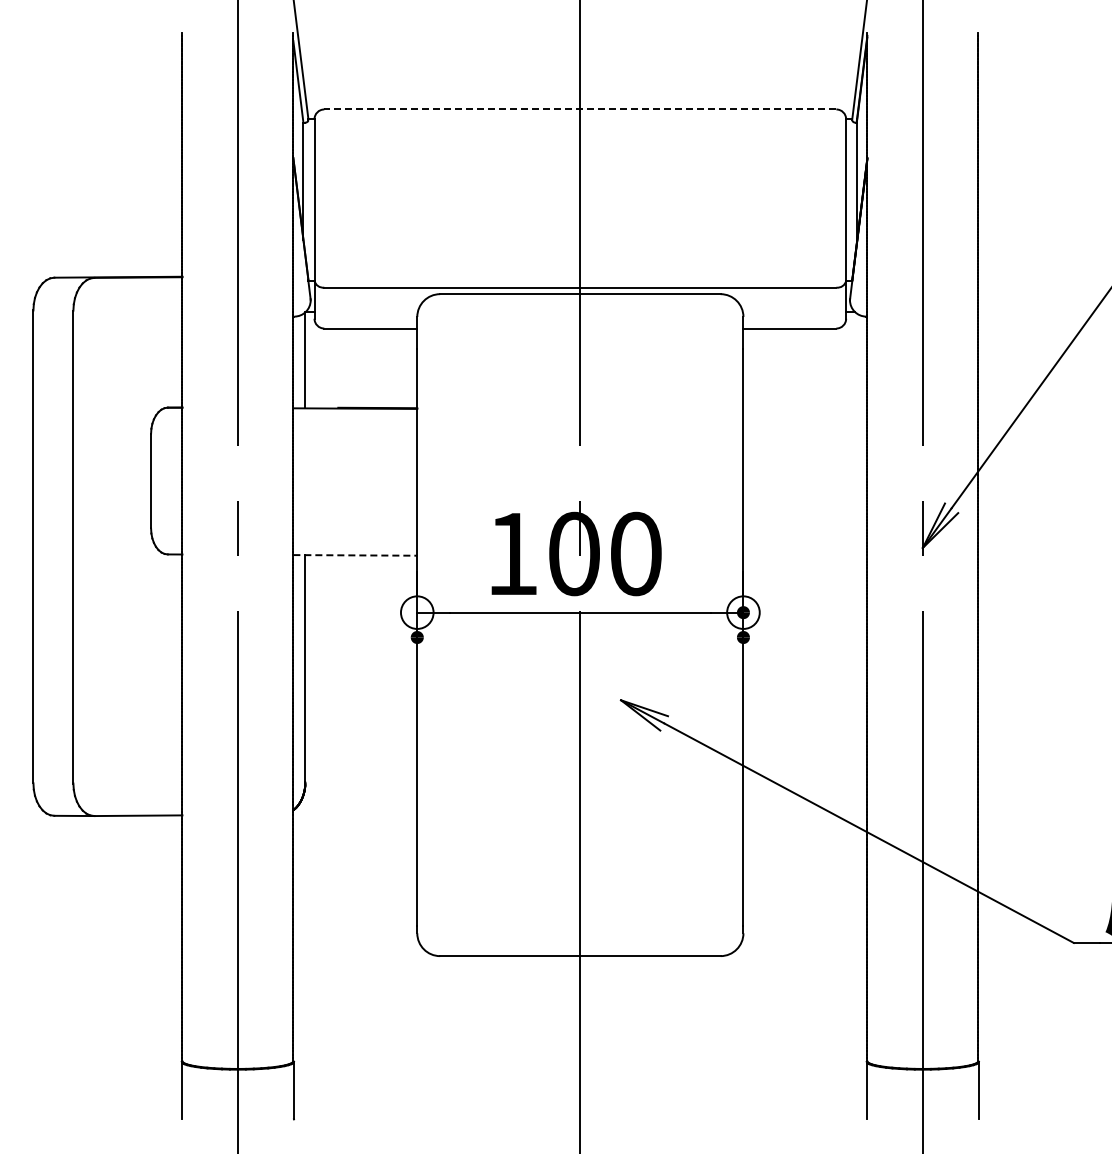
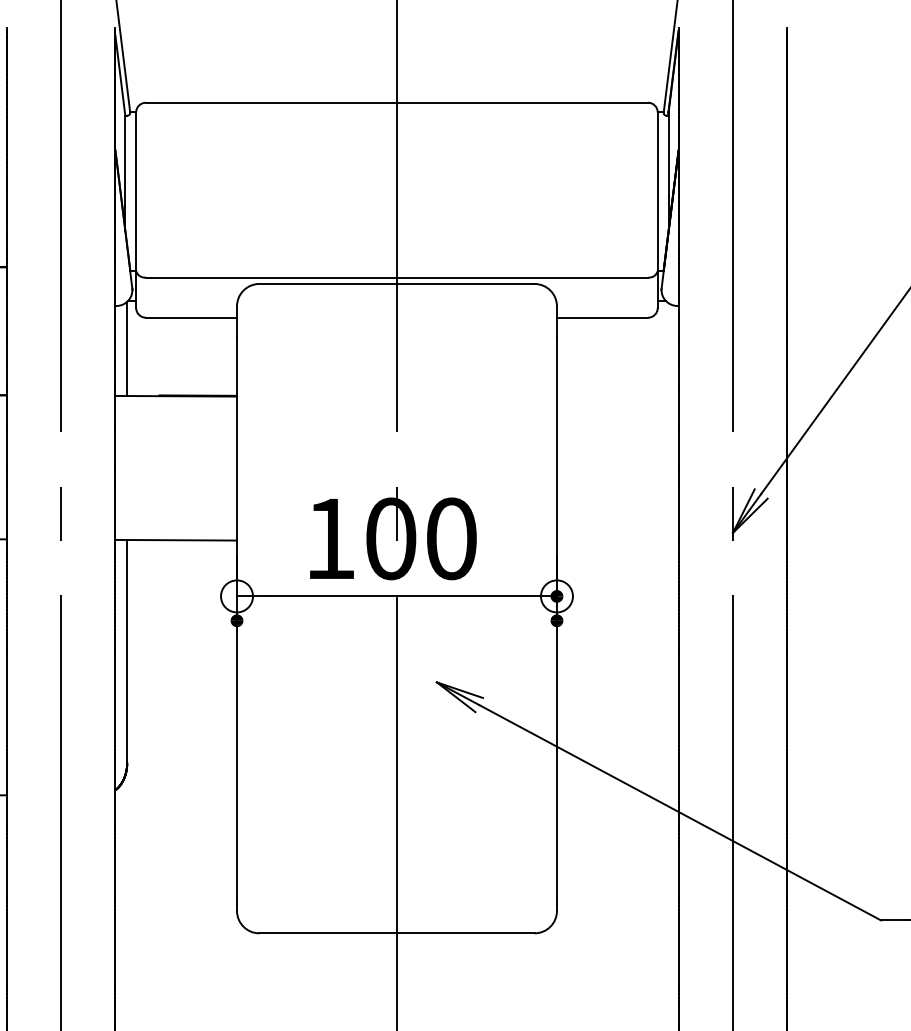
line: (579, 109) -> (396, 102), dashed -> solid
line: (355, 555) -> (176, 540), dashed -> solid

